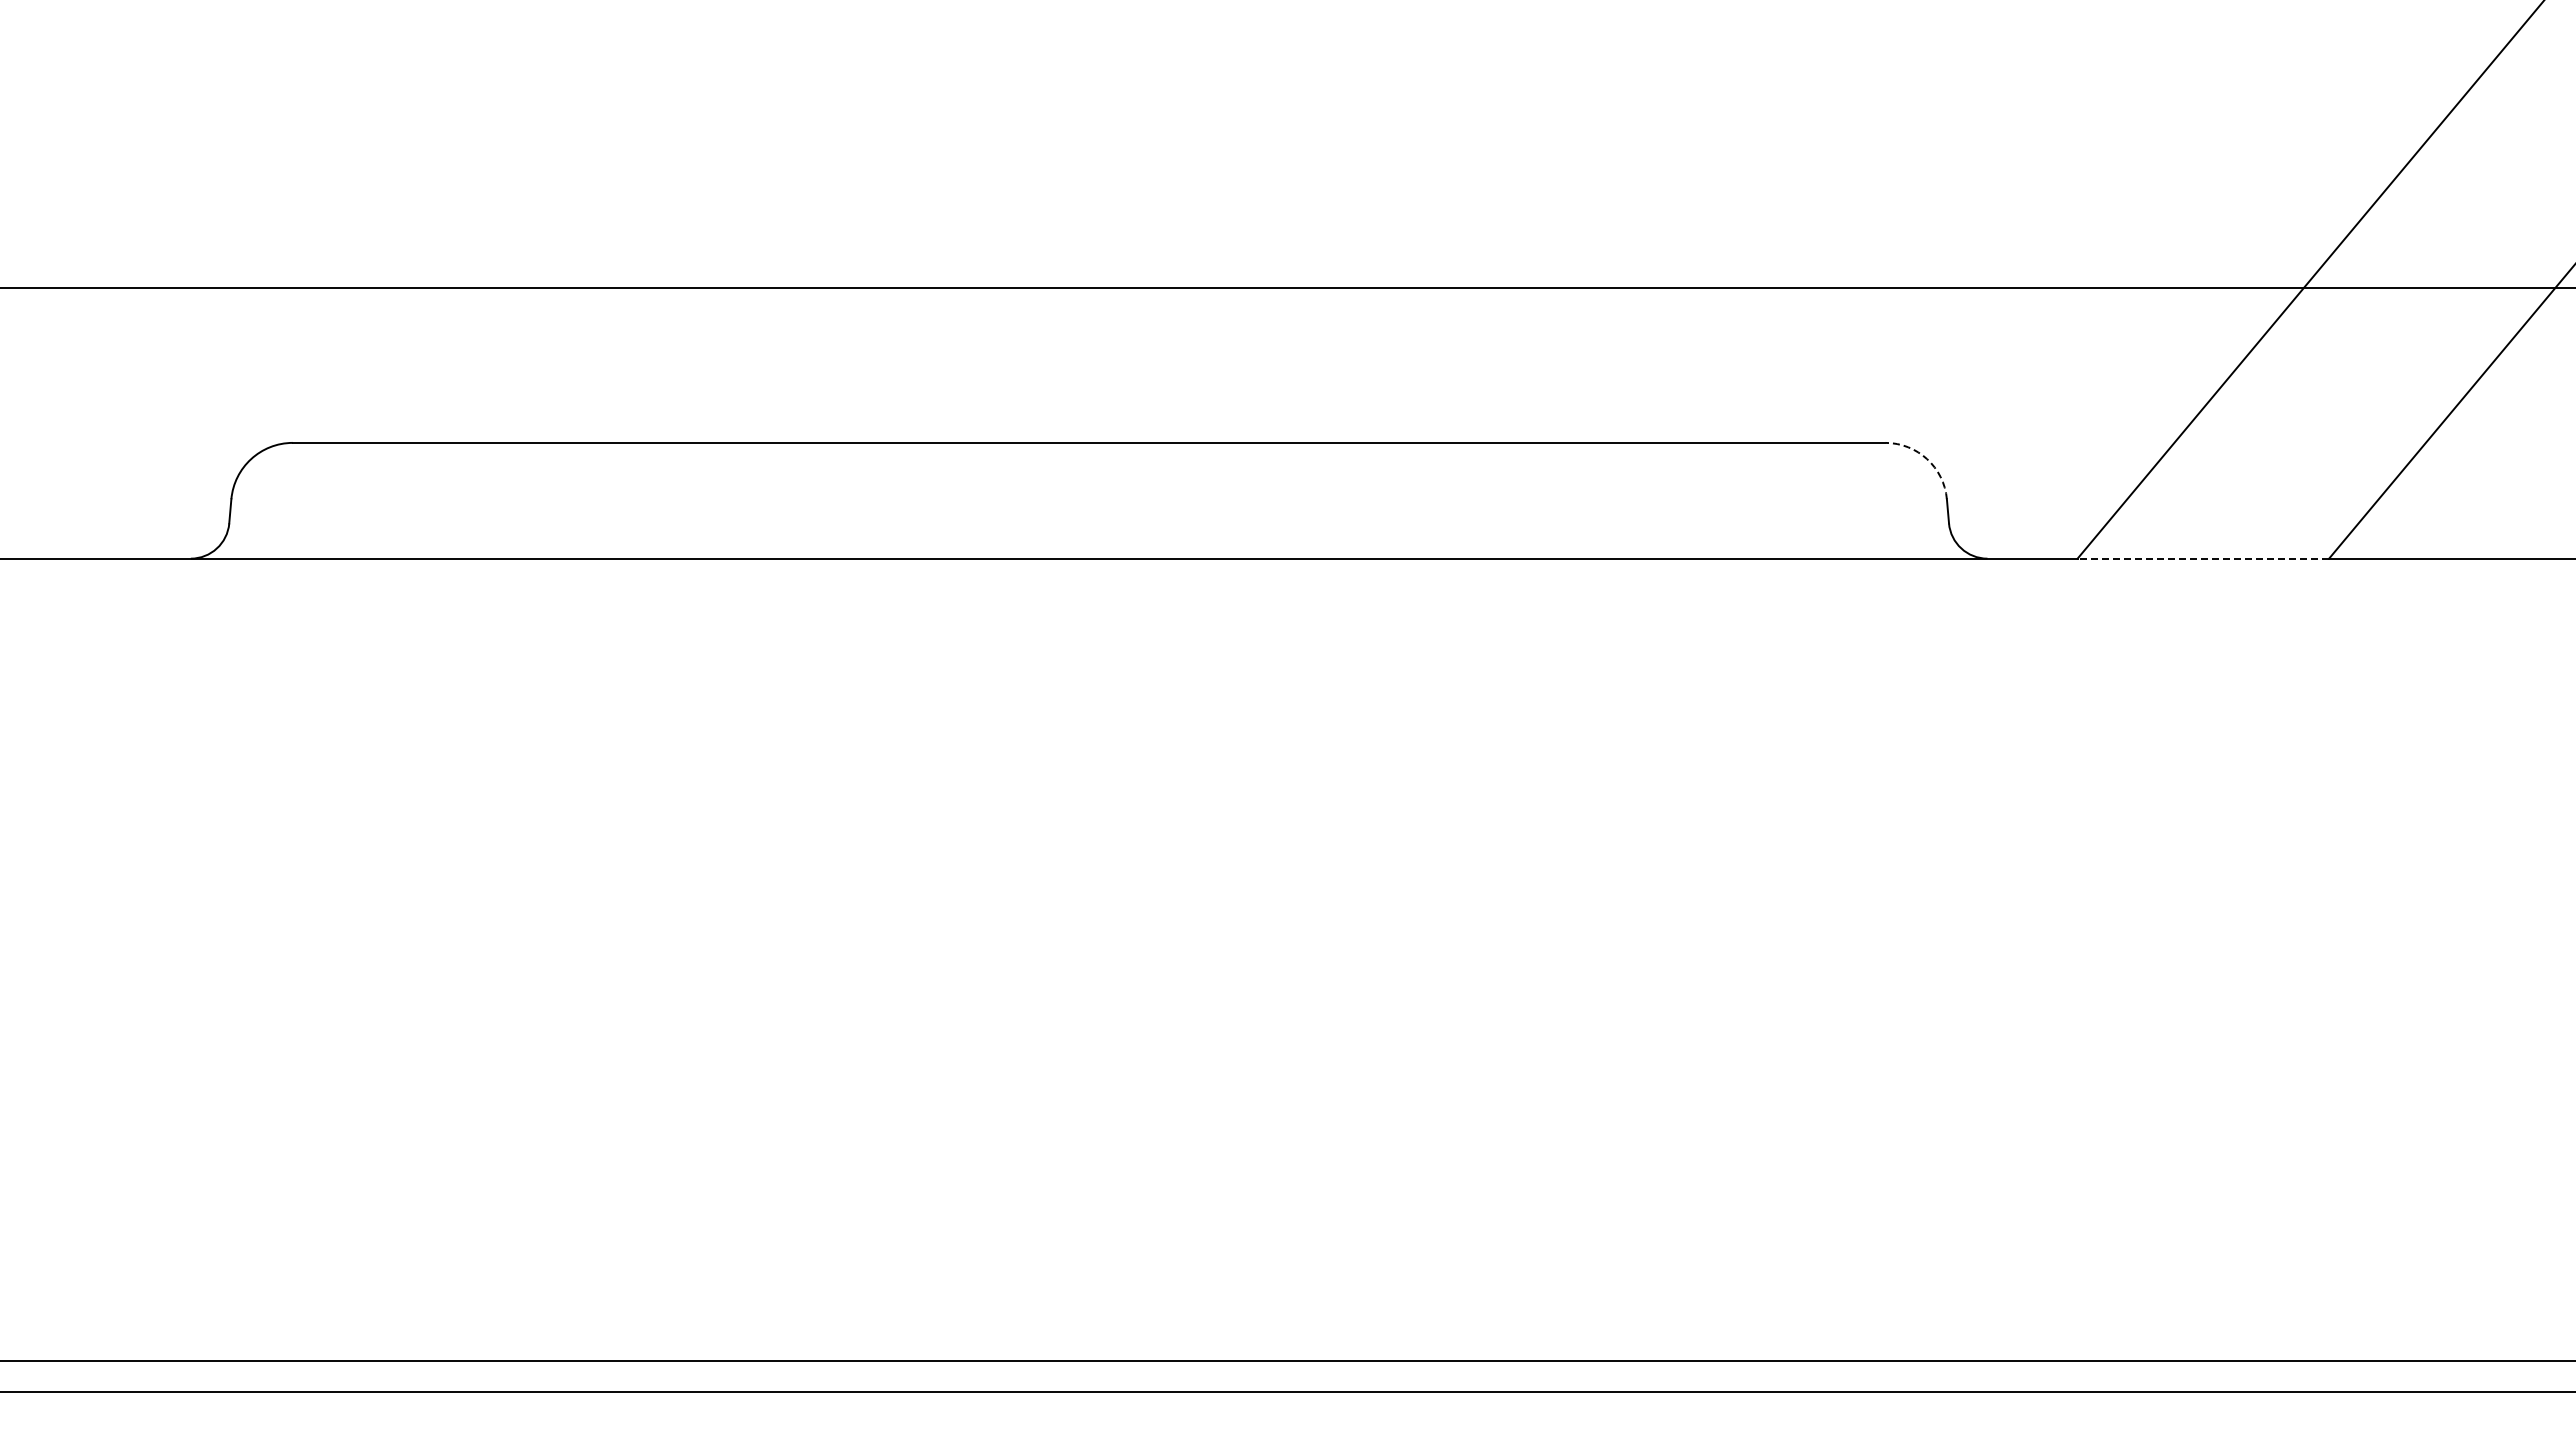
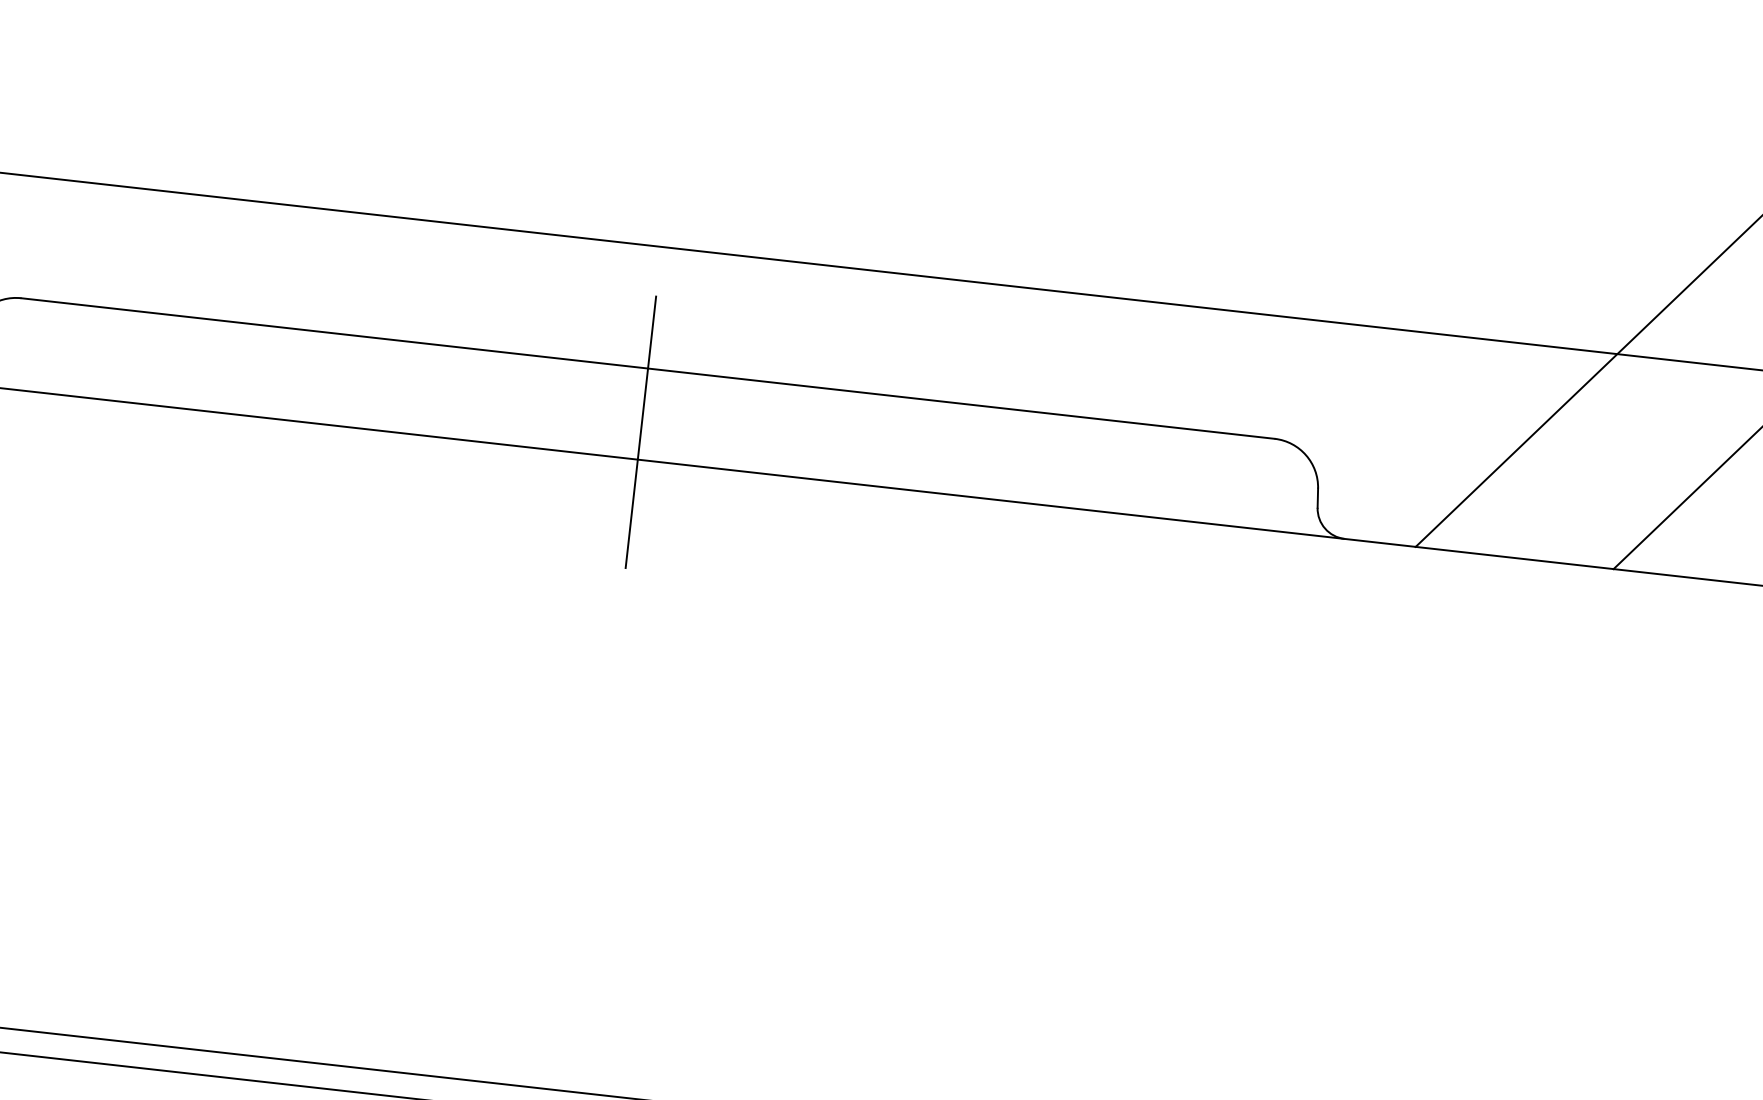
arc: (1927, 459) -> (1306, 455), dashed -> solid
line: (1089, 523) -> (641, 431), added
line: (2203, 558) -> (1514, 557), dashed -> solid

